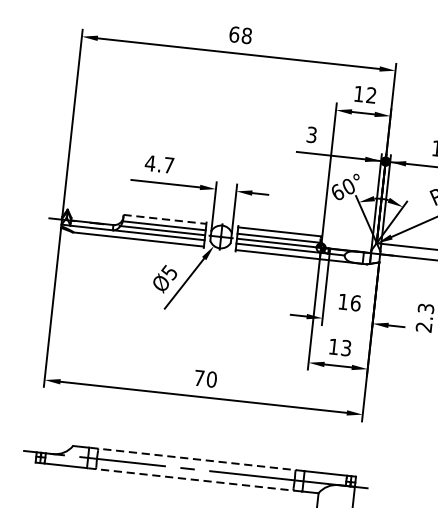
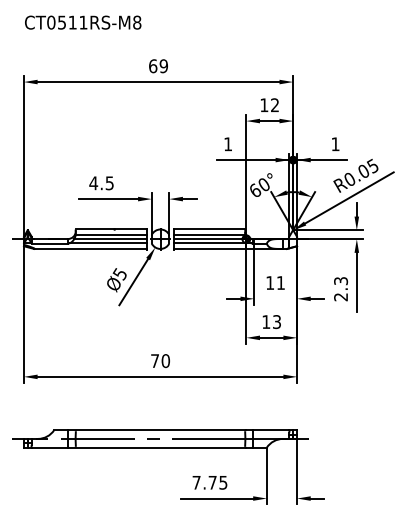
text: (246, 36) -> (163, 66), 68 -> 69
text: (312, 135) -> (228, 144), 3 -> 1
text: (168, 165) -> (109, 183), 4.7 -> 4.5
line: (165, 219) -> (111, 229), dashed -> solid
text: (355, 302) -> (280, 282), 16 -> 11
line: (193, 459) -> (157, 430), dashed -> solid
line: (191, 479) -> (157, 447), dashed -> solid

